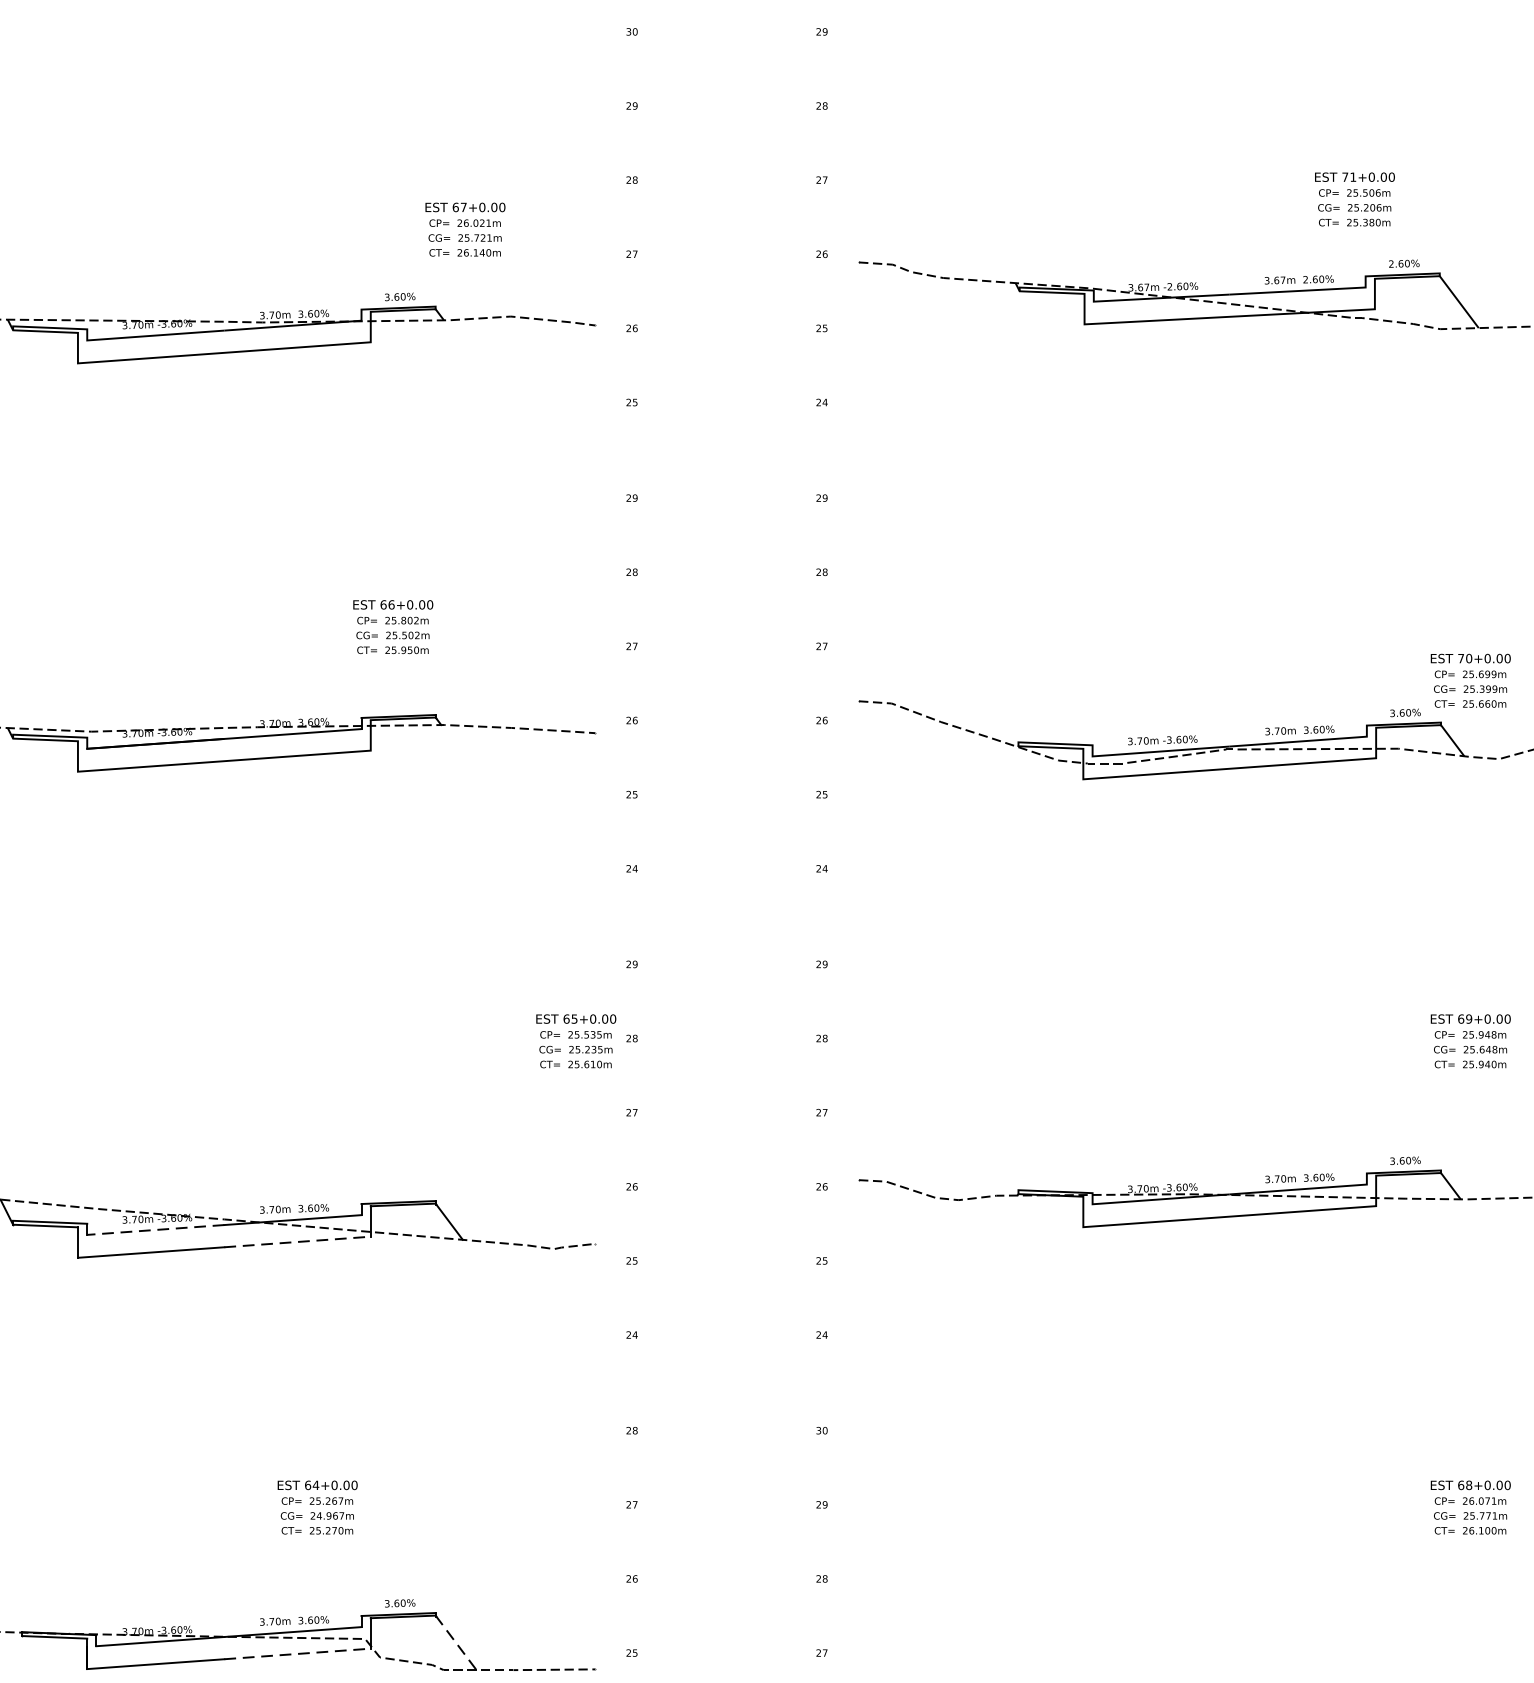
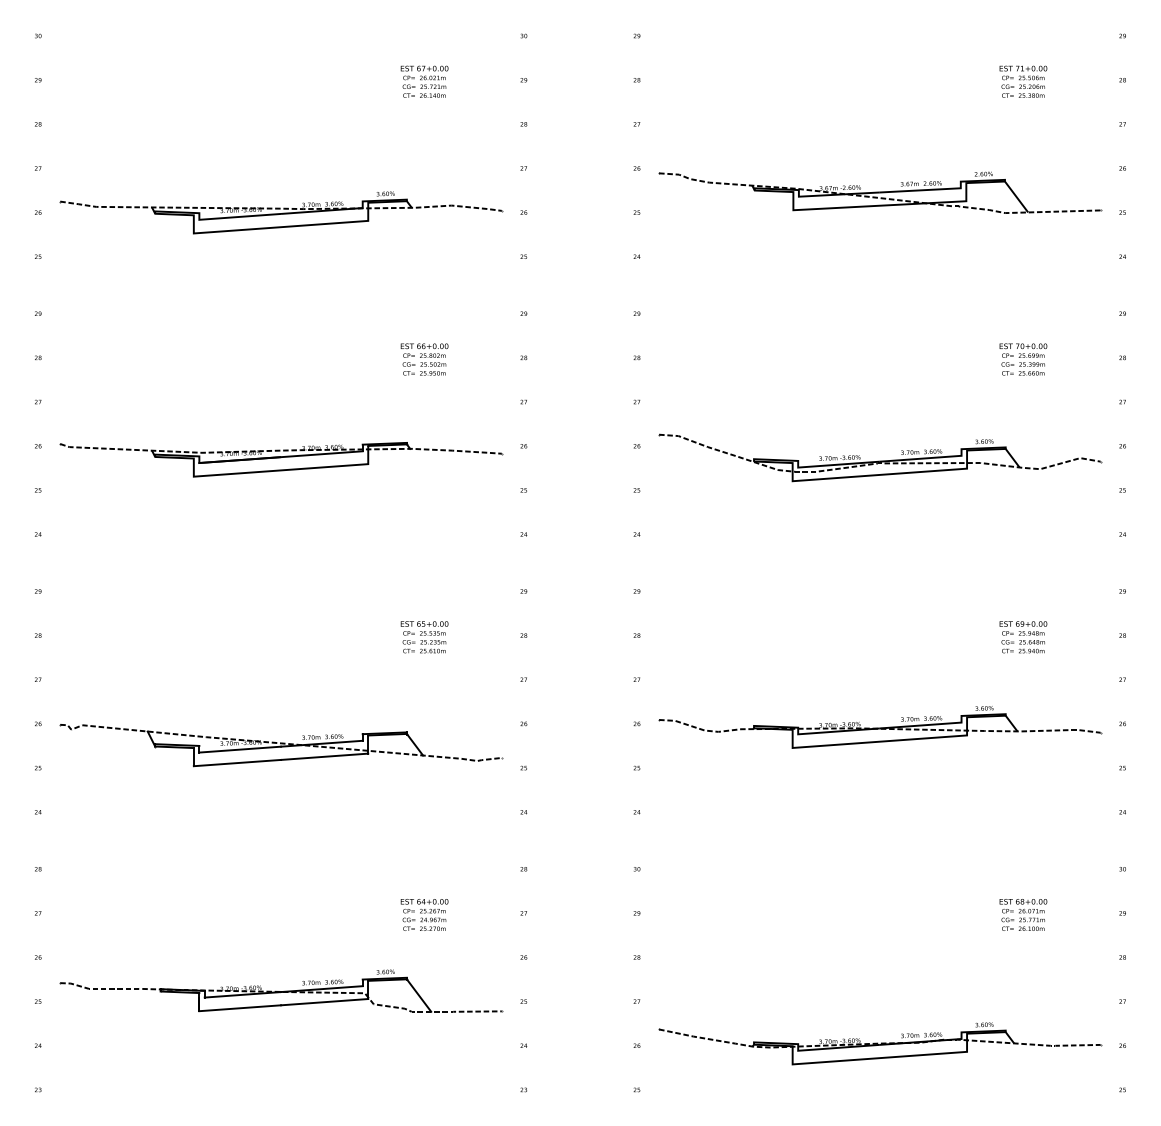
text: (1355, 198) -> (1023, 81), moved
text: (465, 229) -> (424, 81), moved
text: (393, 627) -> (424, 359), moved
text: (1470, 680) -> (1023, 359), moved
text: (576, 1041) -> (424, 637), moved
line: (156, 1229) -> (240, 749), dashed -> solid
line: (297, 1241) -> (324, 756), dashed -> solid
text: (317, 1506) -> (424, 914), moved
line: (456, 1642) -> (419, 995), dashed -> solid
line: (297, 1654) -> (324, 1002), dashed -> solid

